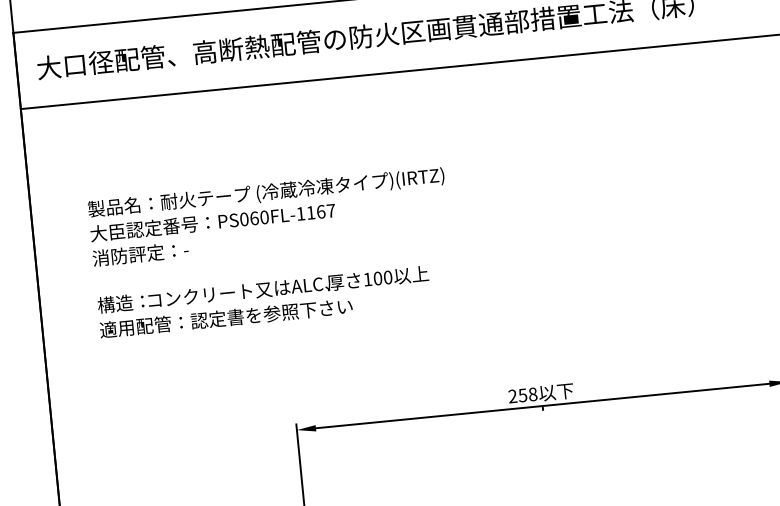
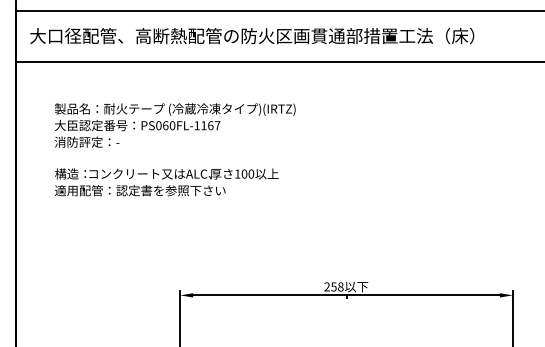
text: (272, 252) -> (175, 149), moved

